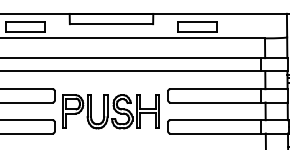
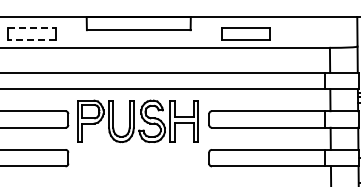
line: (26, 22) -> (32, 27), solid -> dashed
line: (25, 31) -> (31, 39), solid -> dashed
part: (110, 111) -> (137, 120), moved

